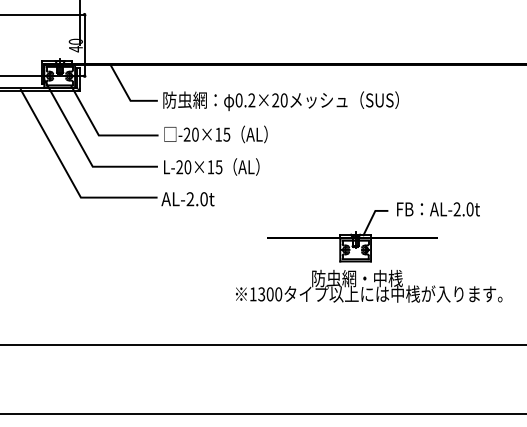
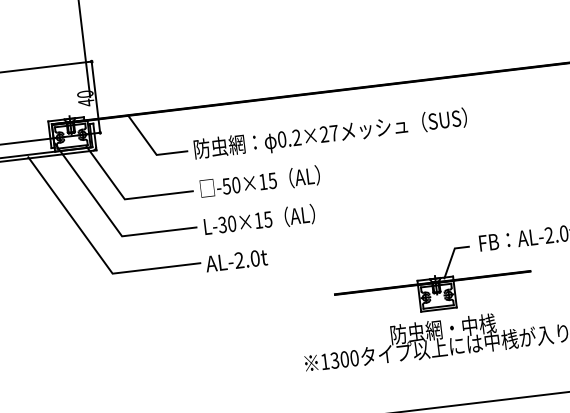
text: (283, 100) -> (333, 133), 0.2×20 -> 0.2×27
text: (186, 134) -> (225, 186), -20×15 -> -50×15
text: (179, 167) -> (222, 225), L-20×15 -> L-30×15

